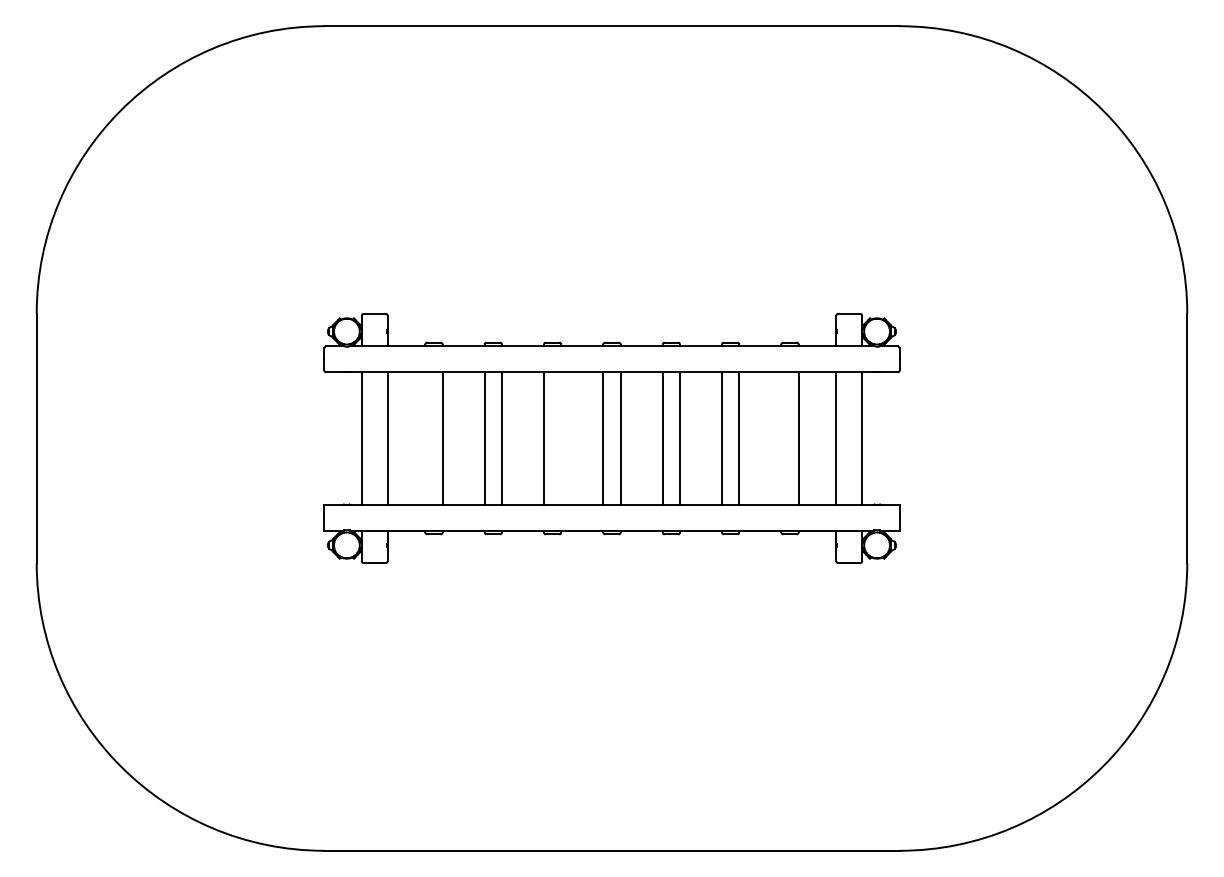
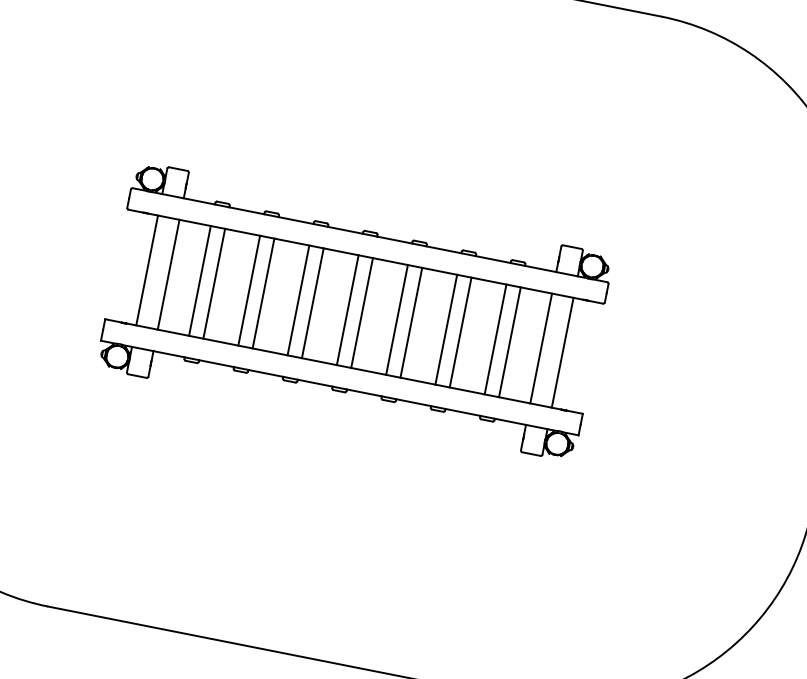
line: (425, 438) -> (200, 280), added
line: (561, 438) -> (312, 303), added
line: (781, 438) -> (495, 339), added

